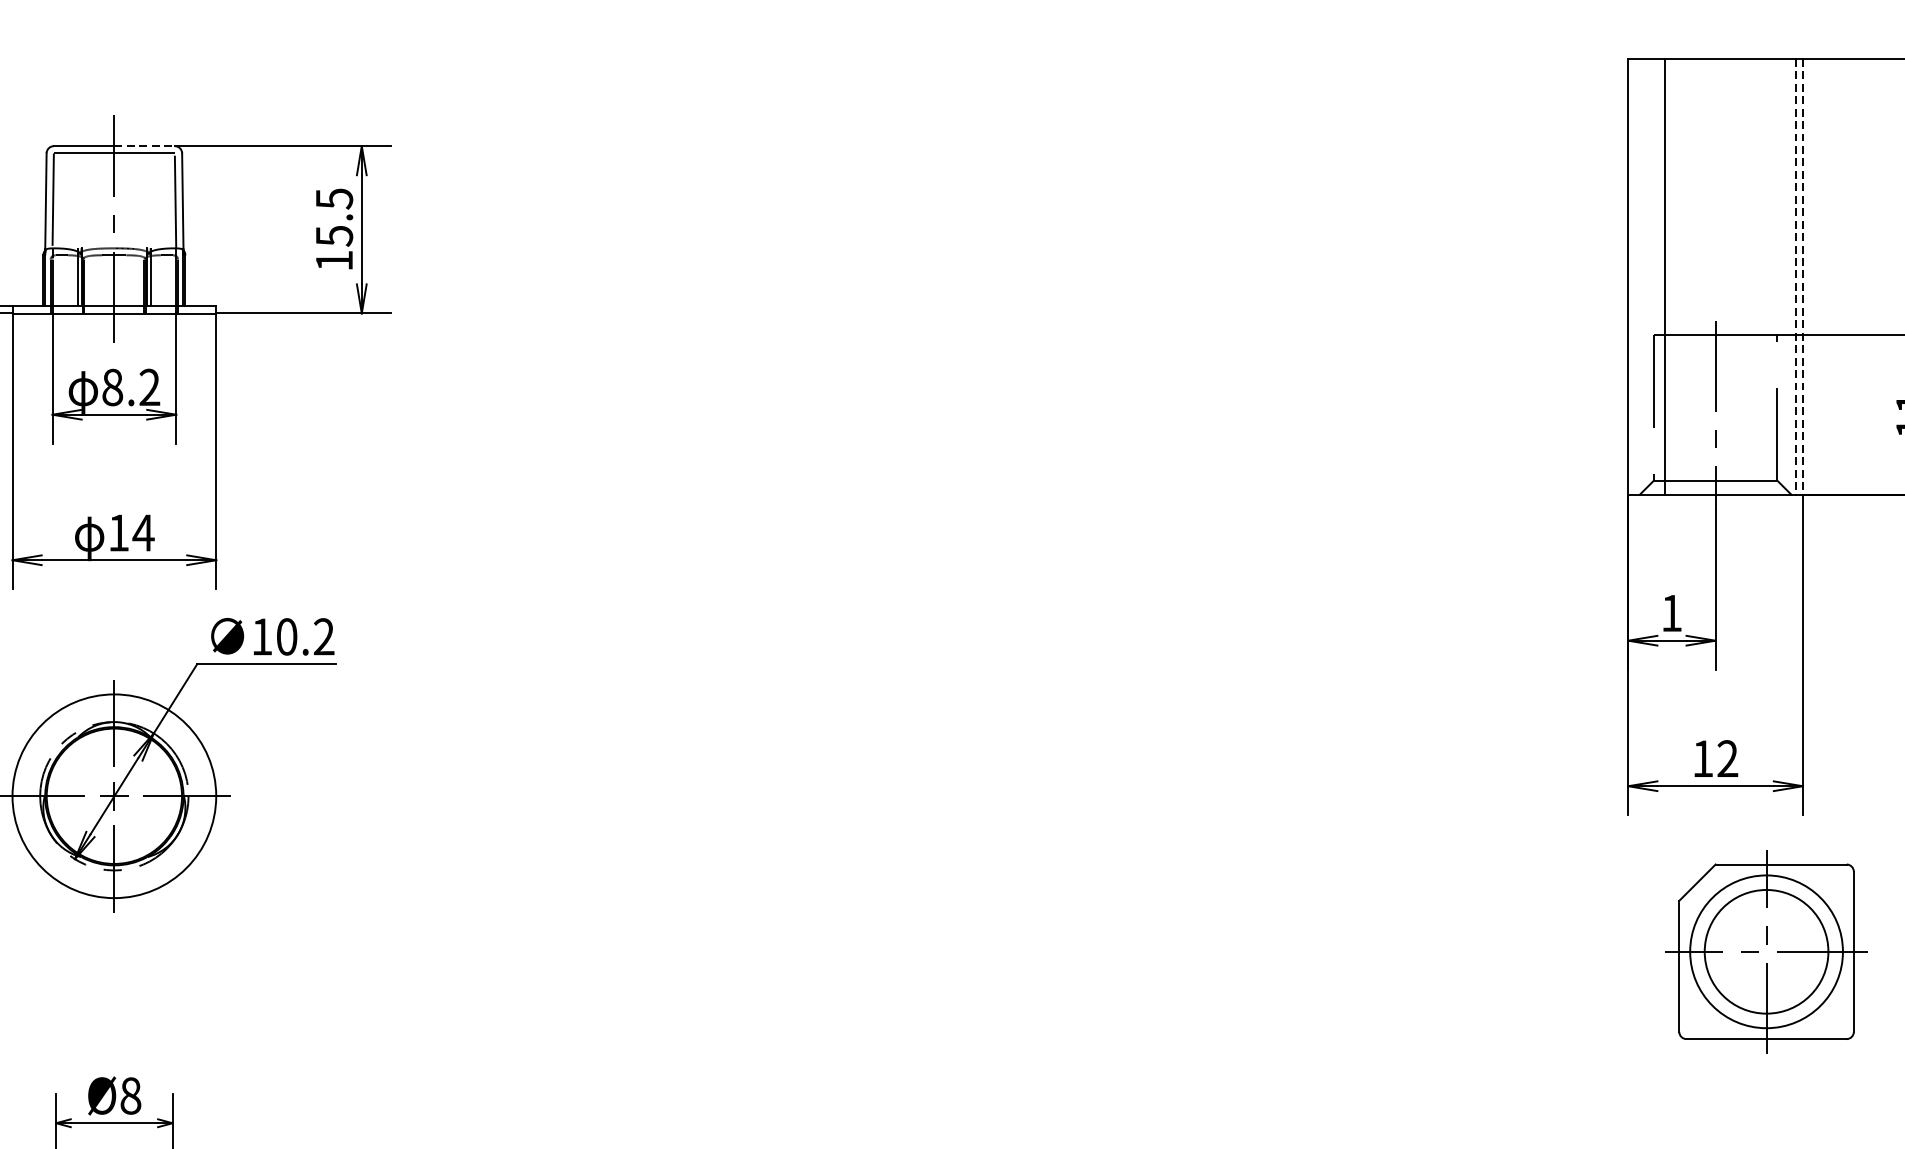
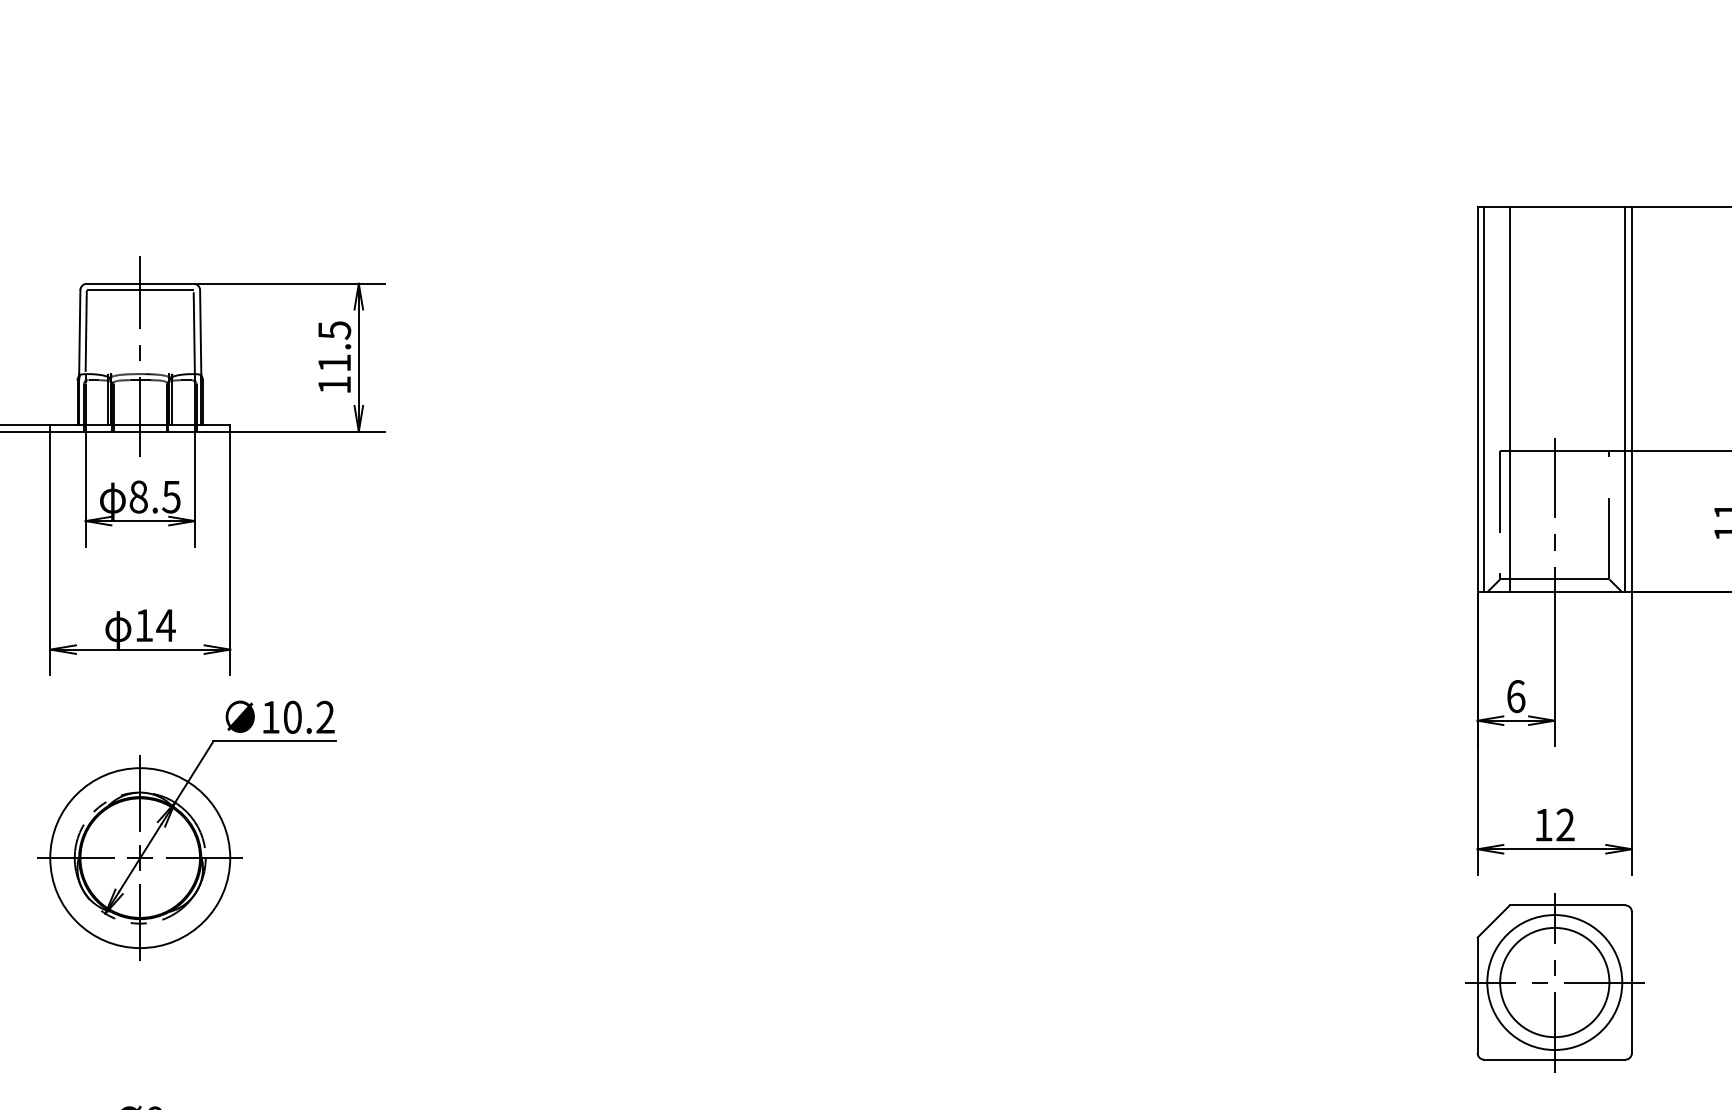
line: (144, 145) -> (166, 283), dashed -> solid
text: (334, 236) -> (334, 363), 15.5 -> 11.5
line: (1636, 277) -> (1484, 399), added
line: (1795, 277) -> (1625, 399), dashed -> solid
line: (1802, 277) -> (1631, 399), dashed -> solid
text: (149, 386) -> (171, 496), 8.2 -> 8.5
text: (1672, 613) -> (1516, 696), 1 -> 6
part: (1766, 951) -> (1554, 982), moved

